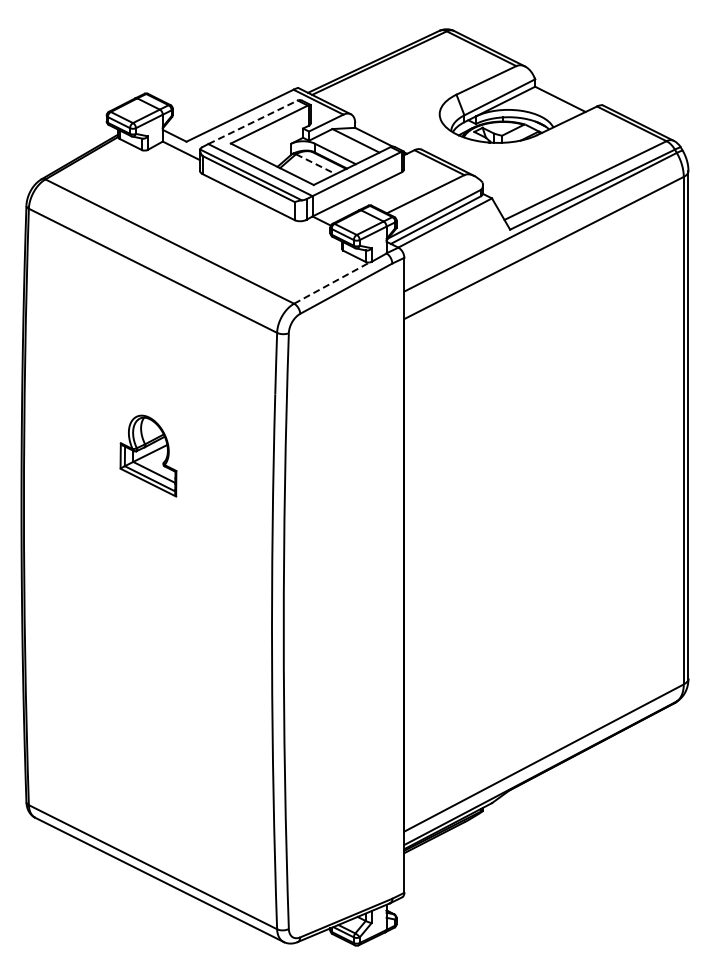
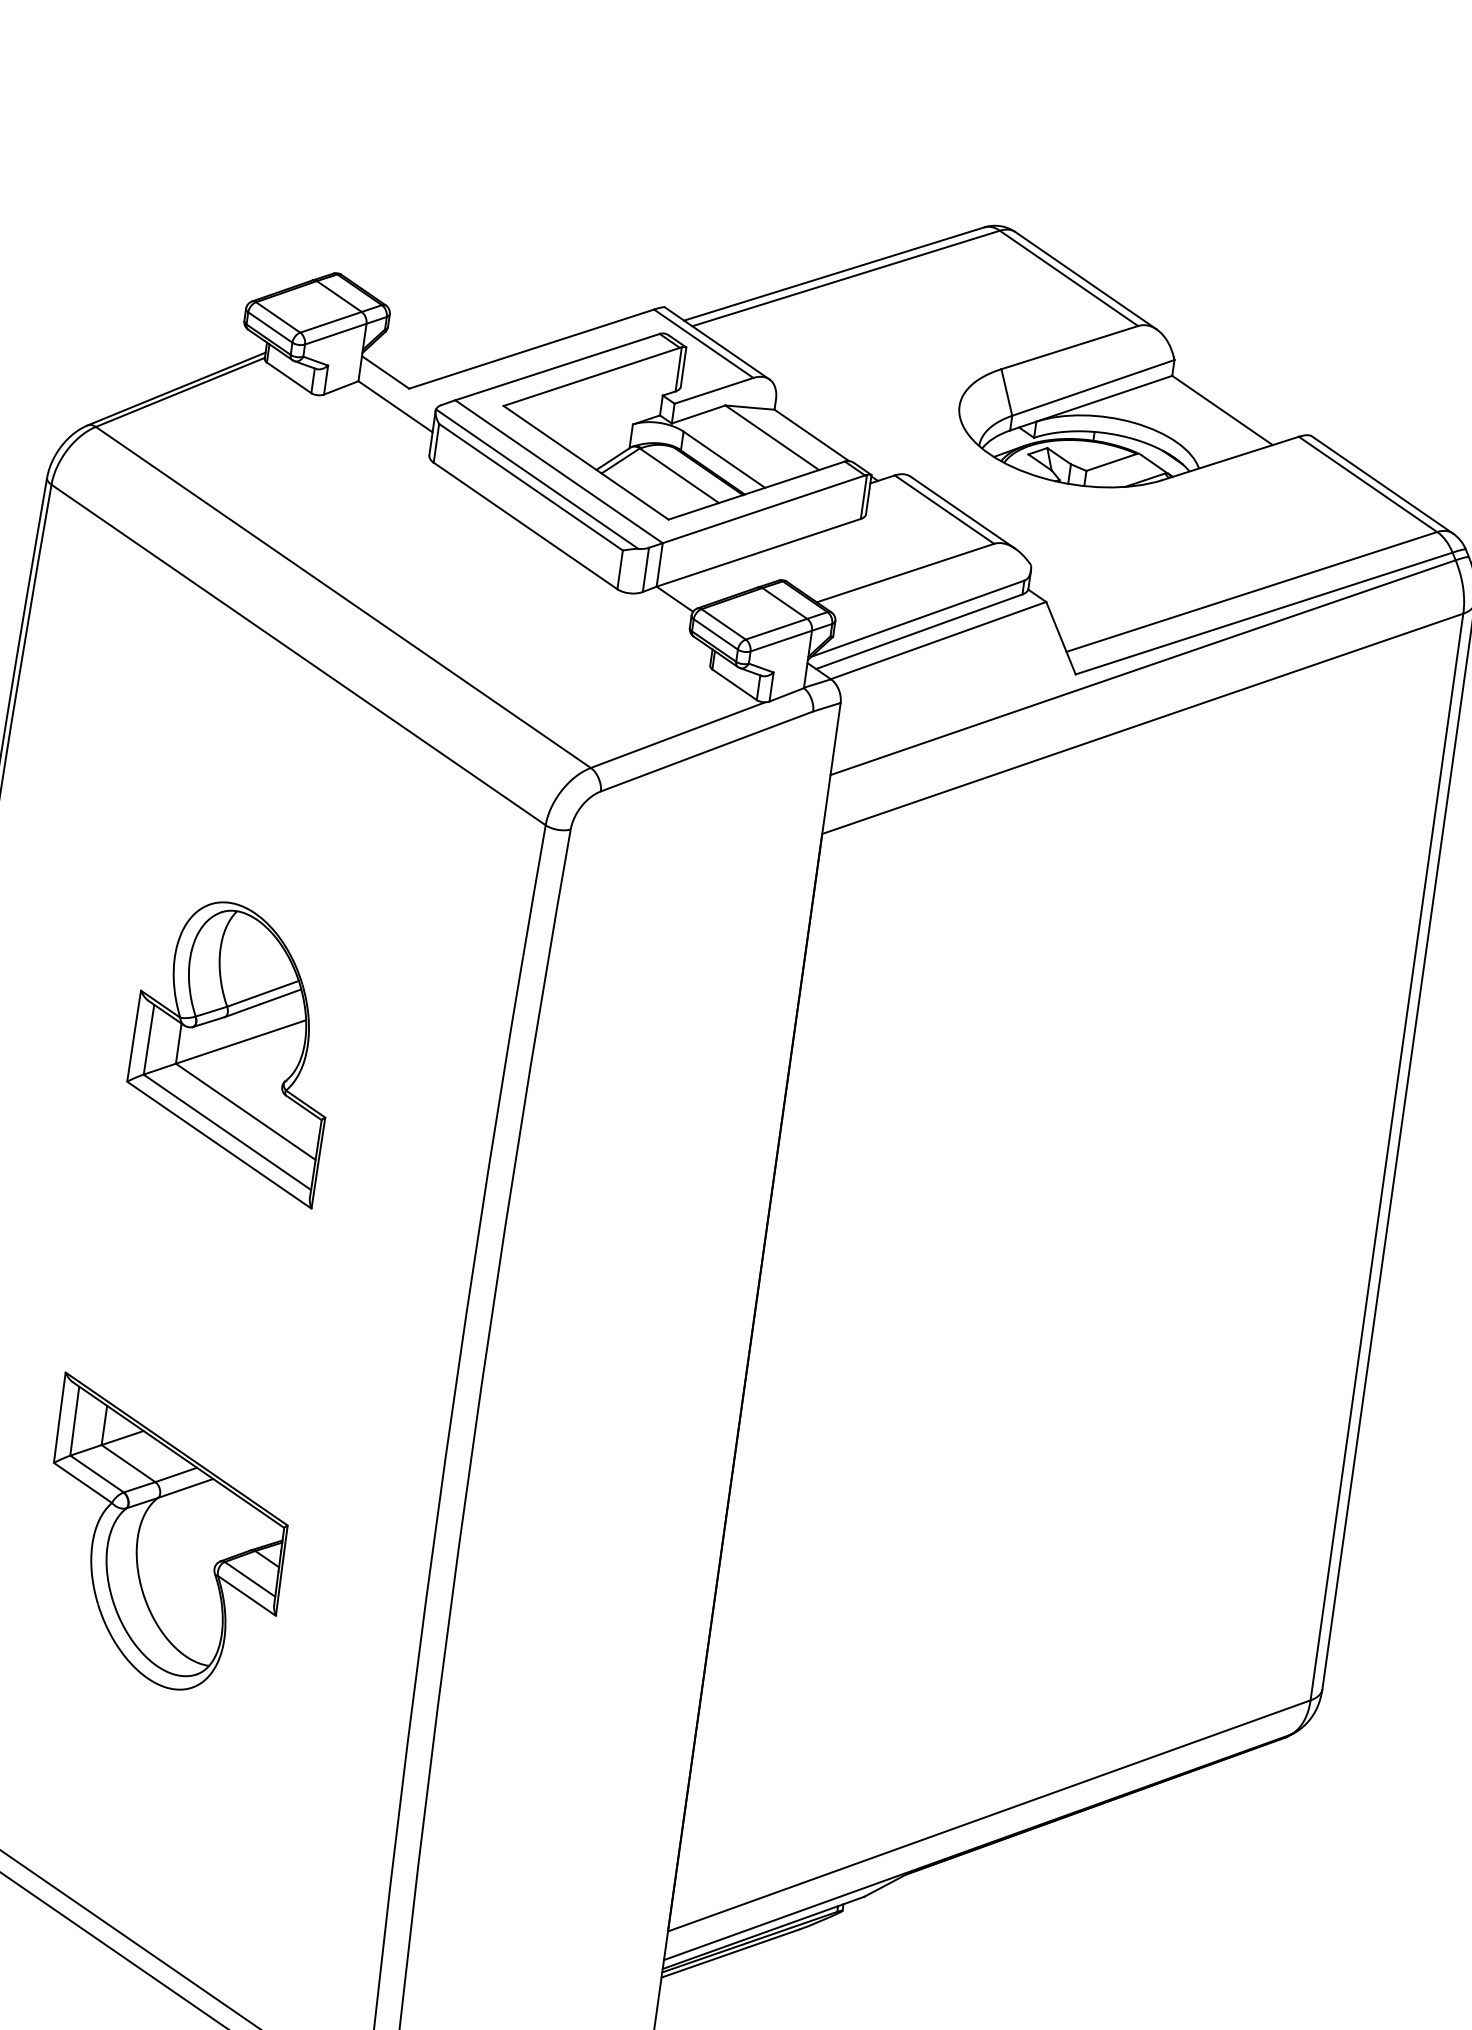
line: (253, 122) -> (558, 367), dashed -> solid
line: (316, 164) -> (680, 476), dashed -> solid
line: (332, 282) -> (679, 734), dashed -> solid
part: (148, 455) -> (233, 1049), size x1.67
part: (148, 683) -> (164, 1537), added

